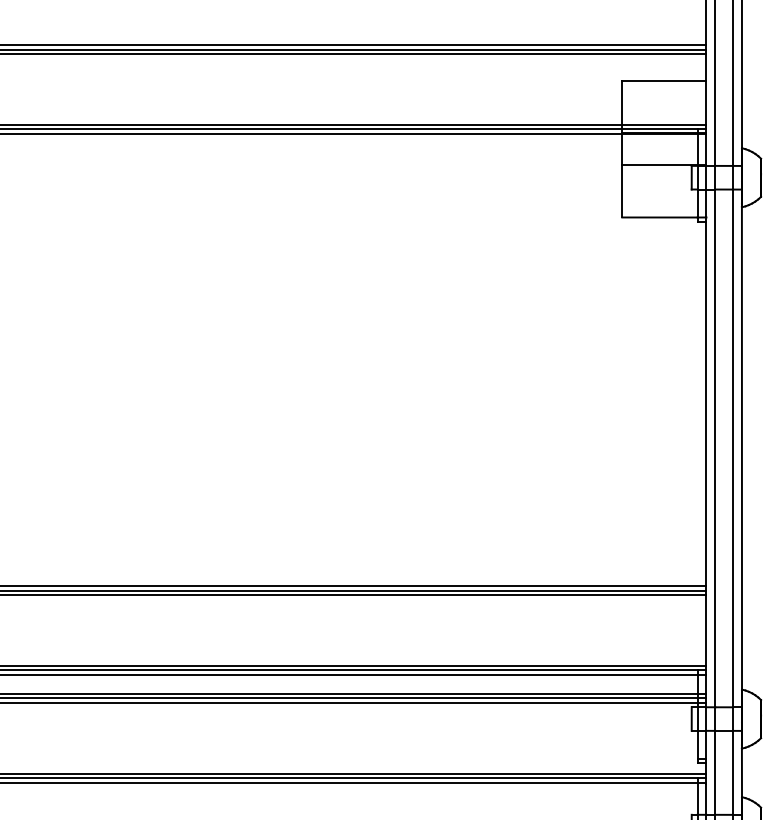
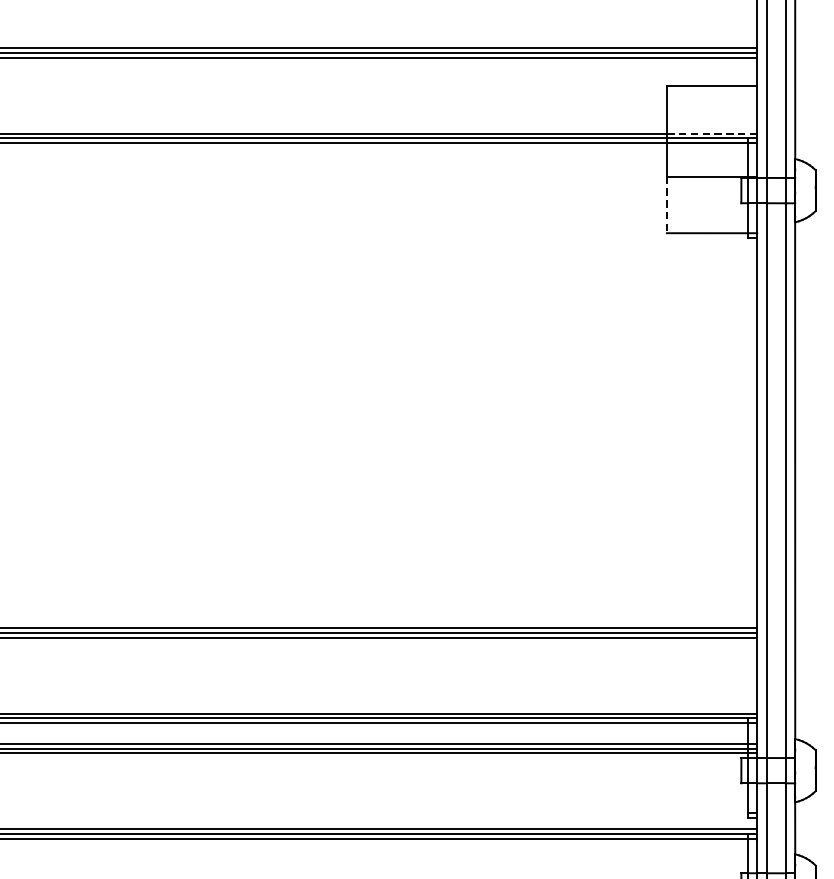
line: (663, 124) -> (711, 133), solid -> dashed
line: (622, 191) -> (667, 205), solid -> dashed

